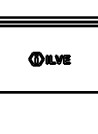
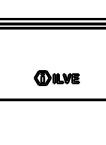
part: (49, 58) -> (56, 77), moved

